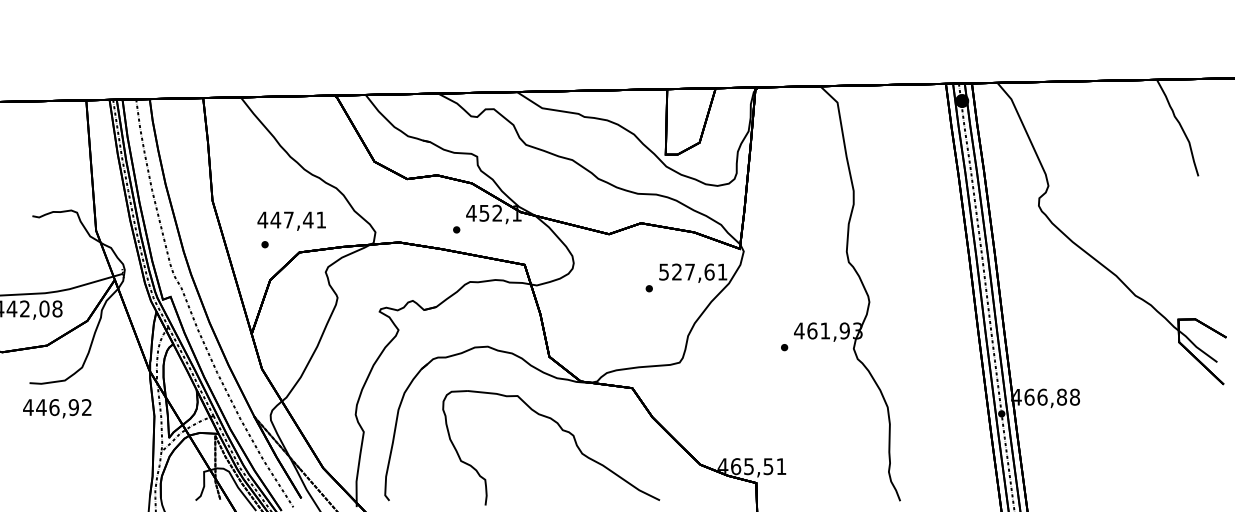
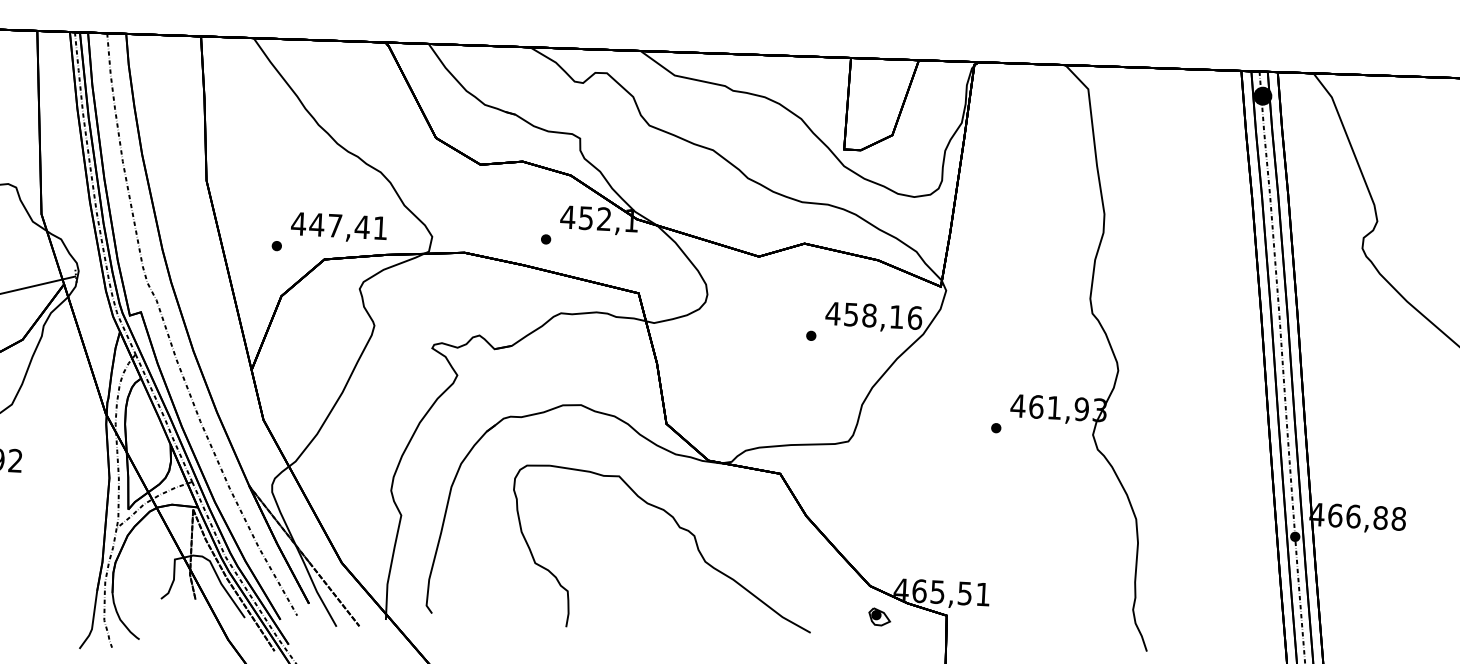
text: (291, 220) -> (338, 226), moved
text: (692, 271) -> (872, 314), 527,61 -> 458,16
part: (708, 486) -> (879, 616), added

